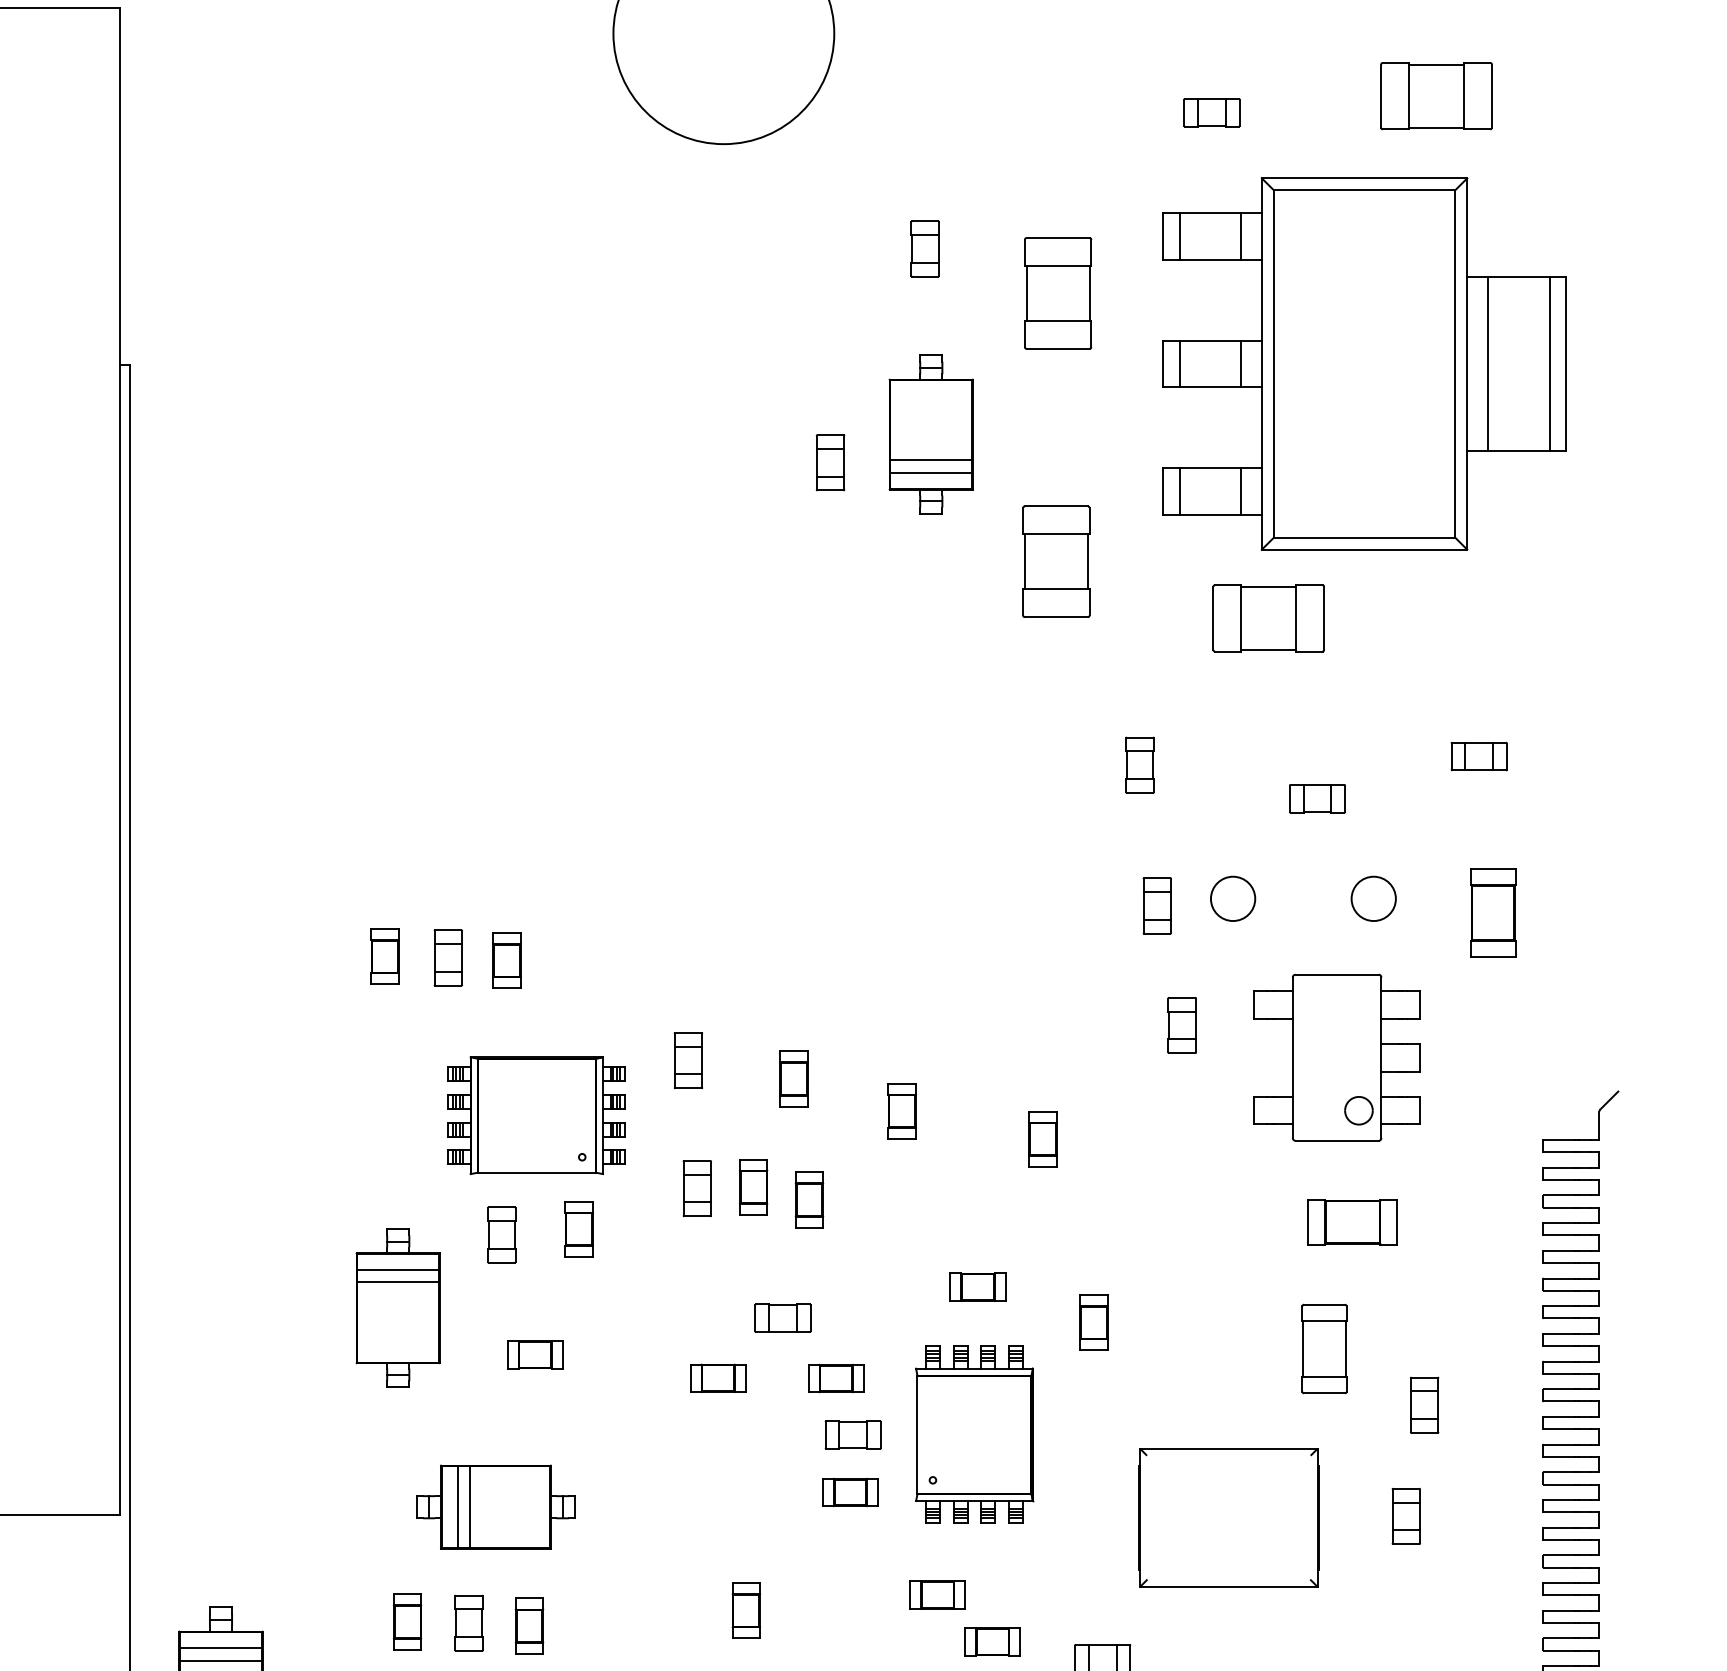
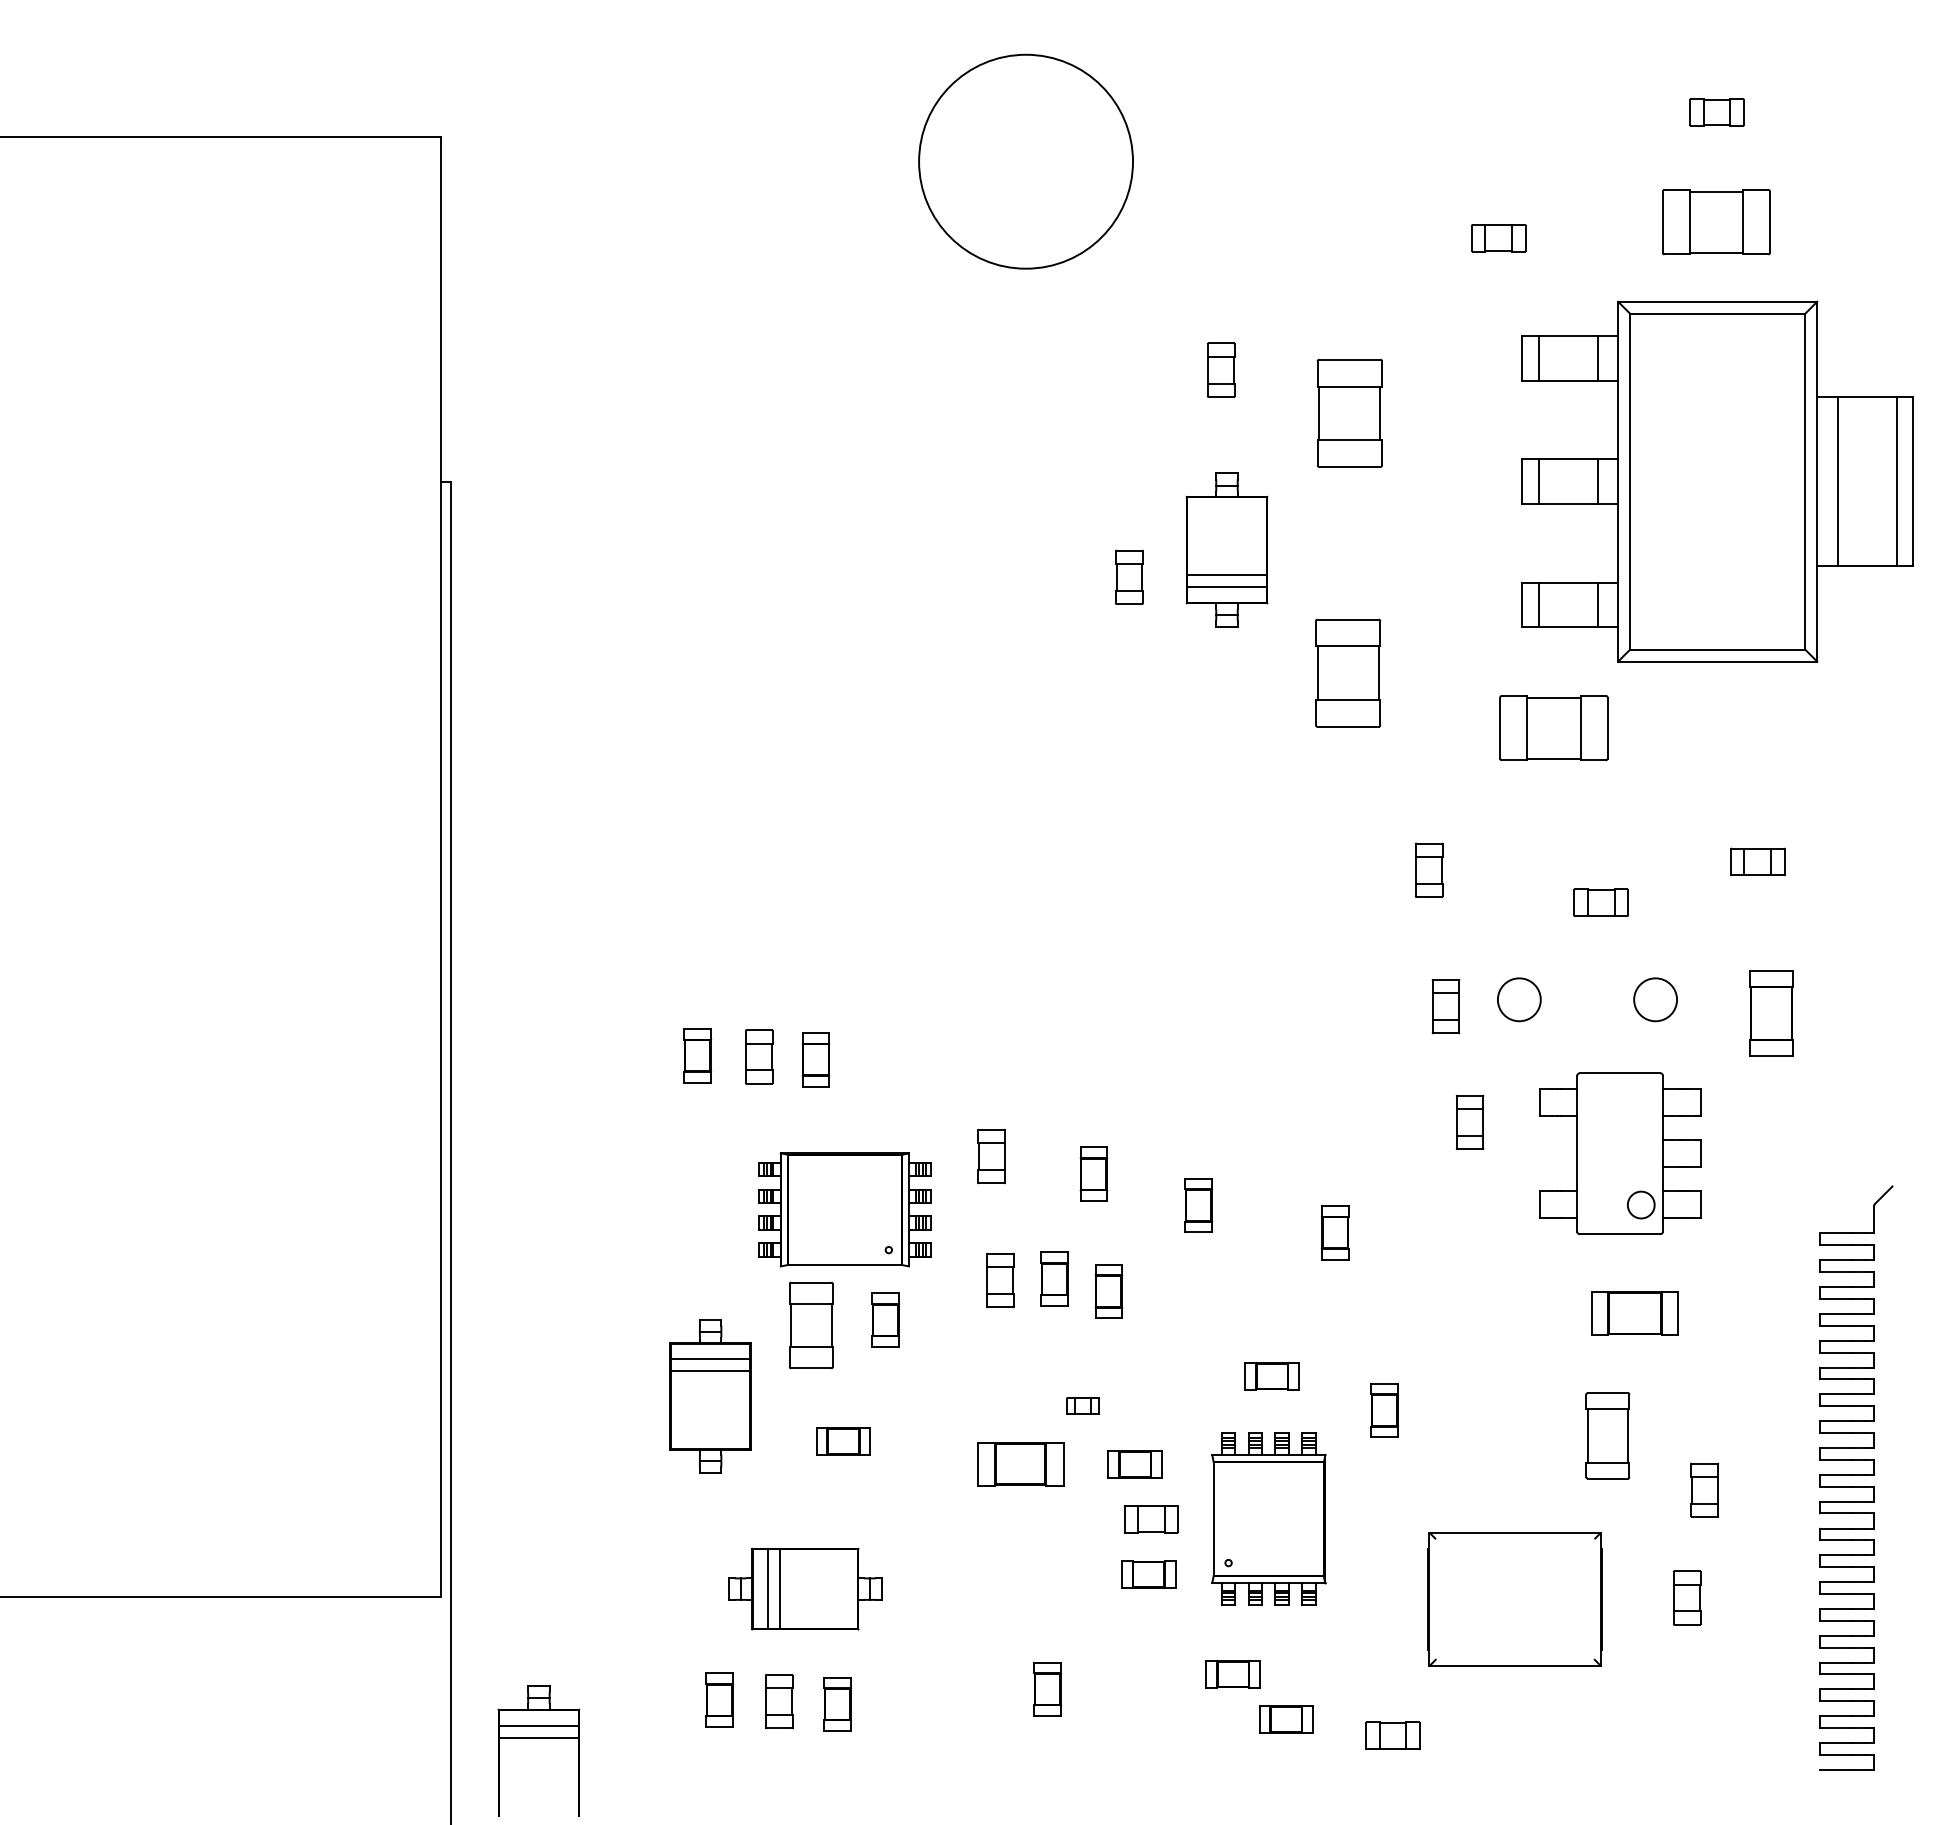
part: (1364, 363) -> (1717, 481), moved
part: (501, 1235) -> (810, 1325), size x1.6
part: (782, 1317) -> (1082, 1405), size x0.6
part: (718, 1378) -> (1020, 1464), size x1.6

